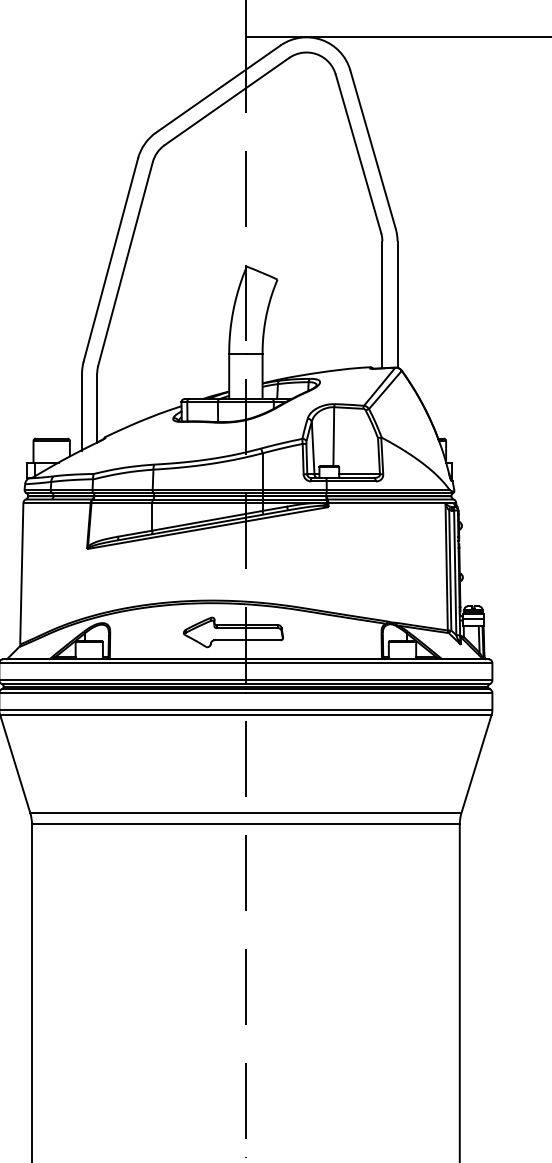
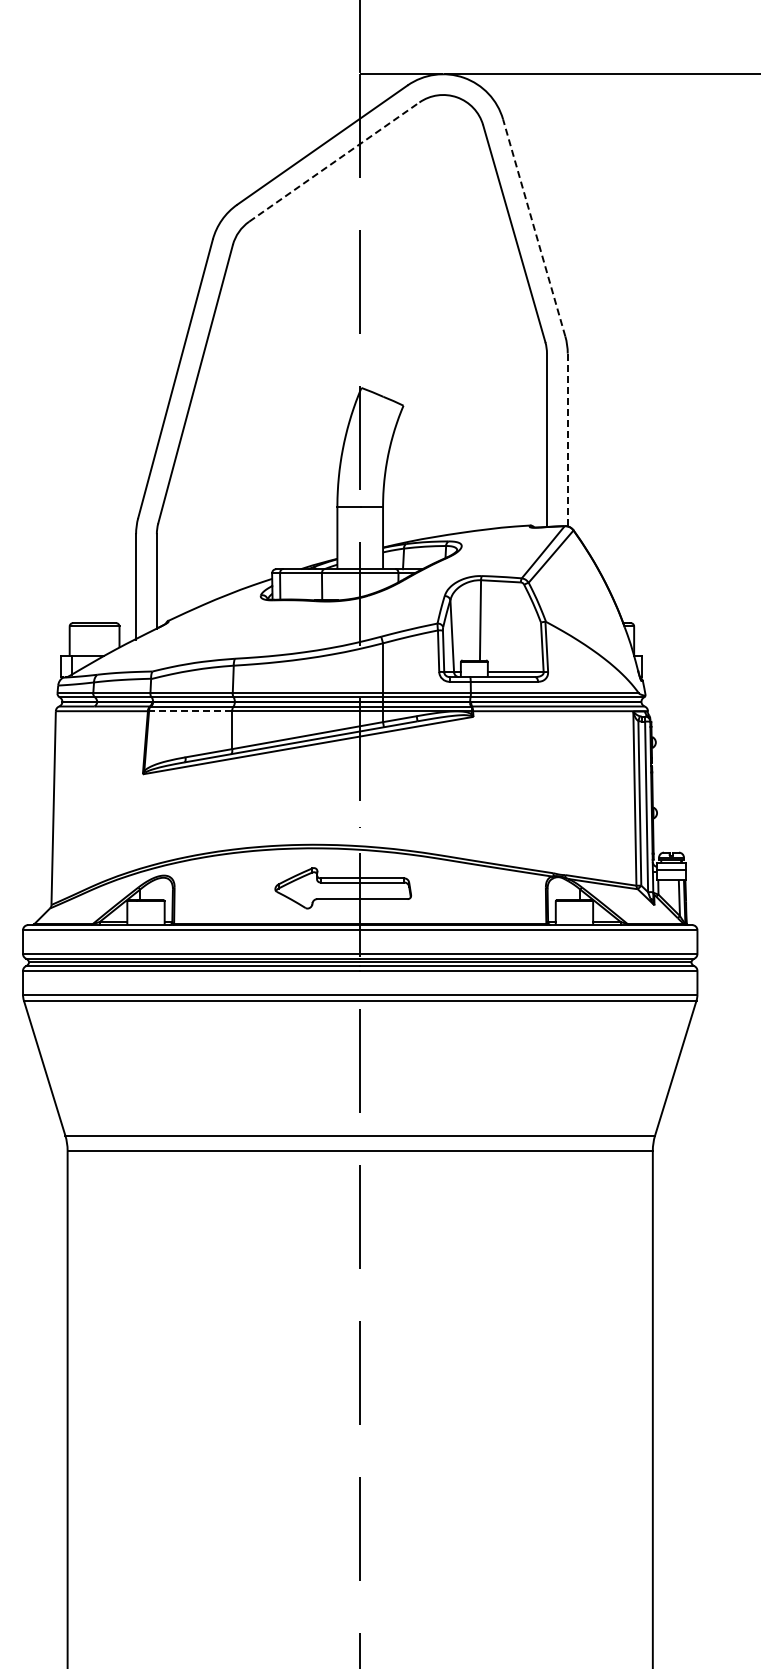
line: (227, 101) -> (334, 162), solid -> dashed
line: (373, 149) -> (534, 227), solid -> dashed
line: (397, 304) -> (567, 439), solid -> dashed
line: (121, 503) -> (190, 711), solid -> dashed

